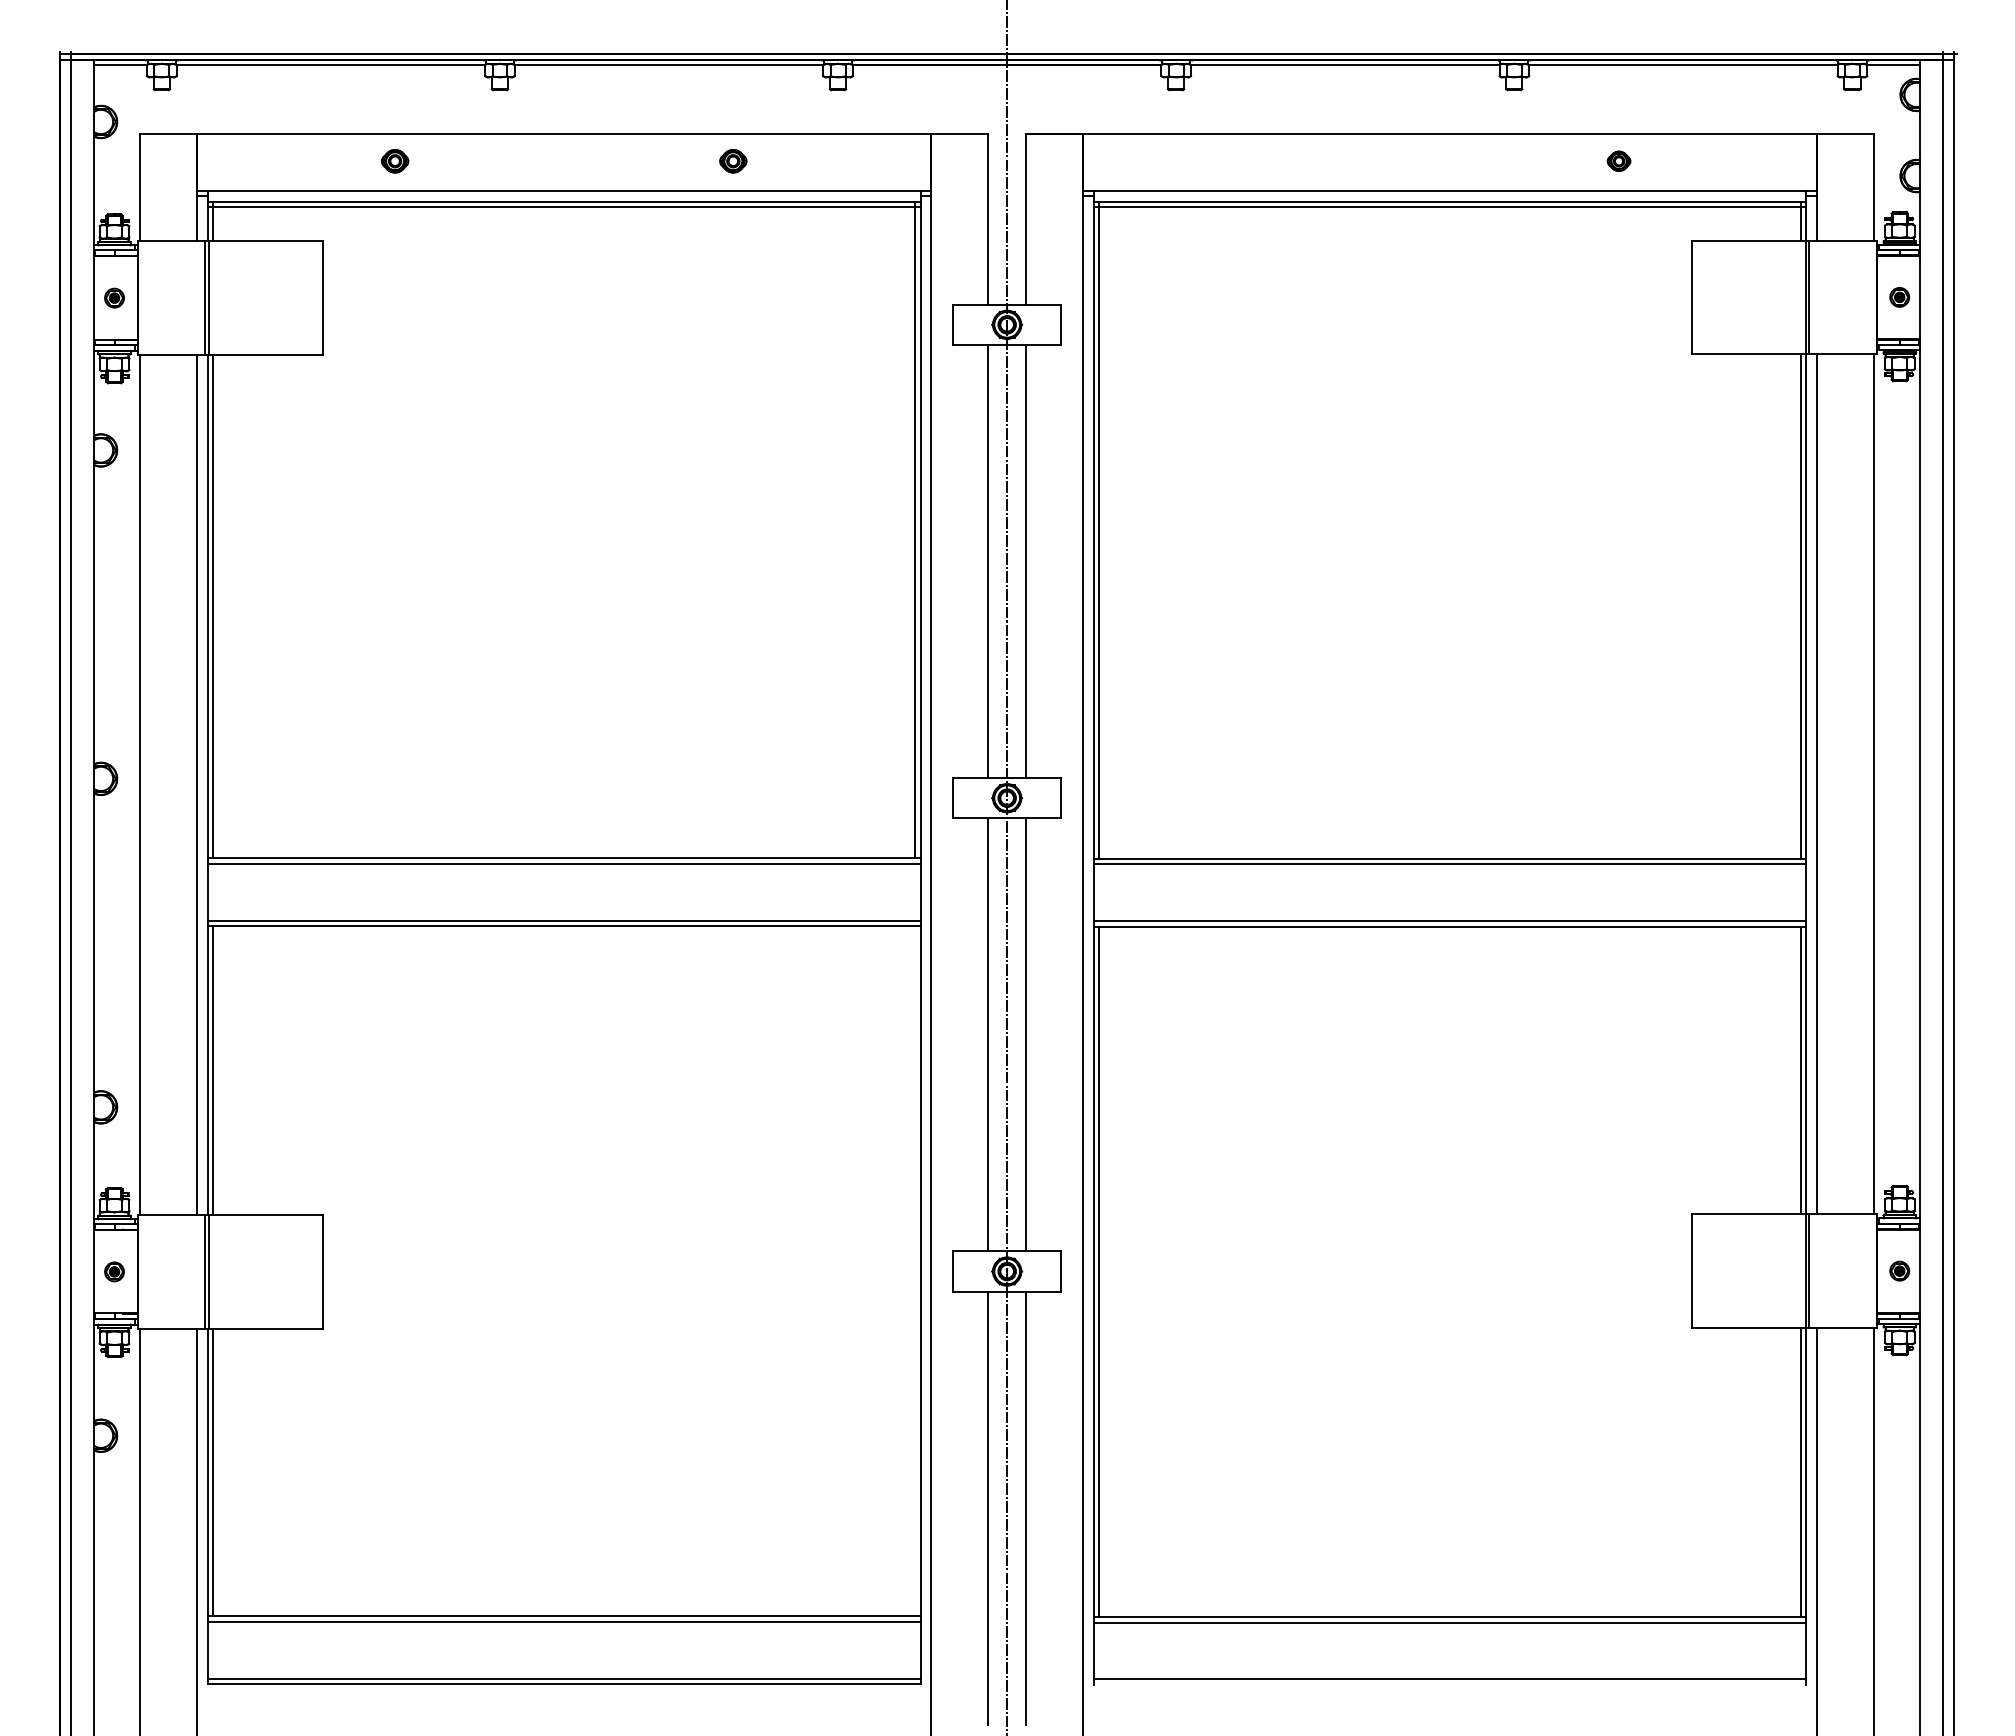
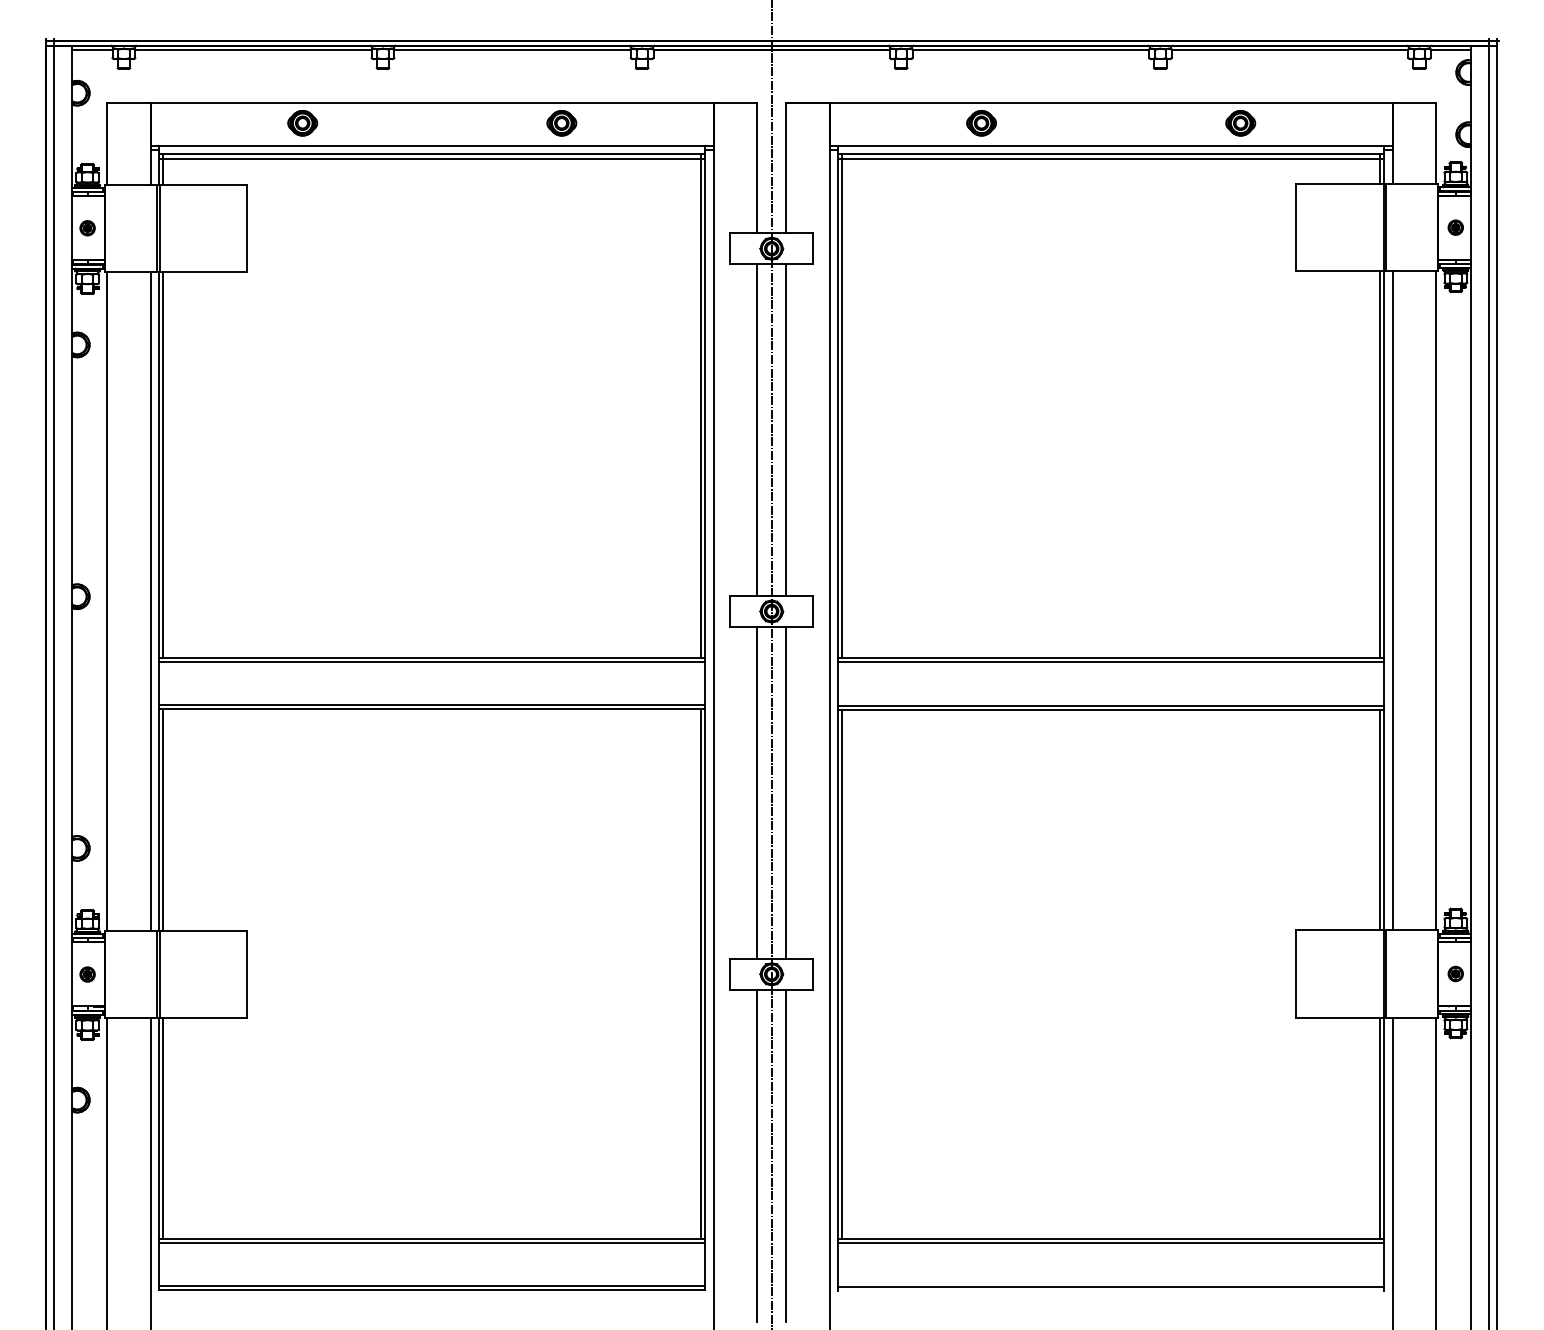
part: (394, 161) -> (302, 123), size x1.43
part: (733, 161) -> (562, 123), size x1.43
part: (1280, 161) -> (981, 123), added
part: (1618, 161) -> (1240, 123), size x1.67
line: (915, 1271) -> (701, 974), added

